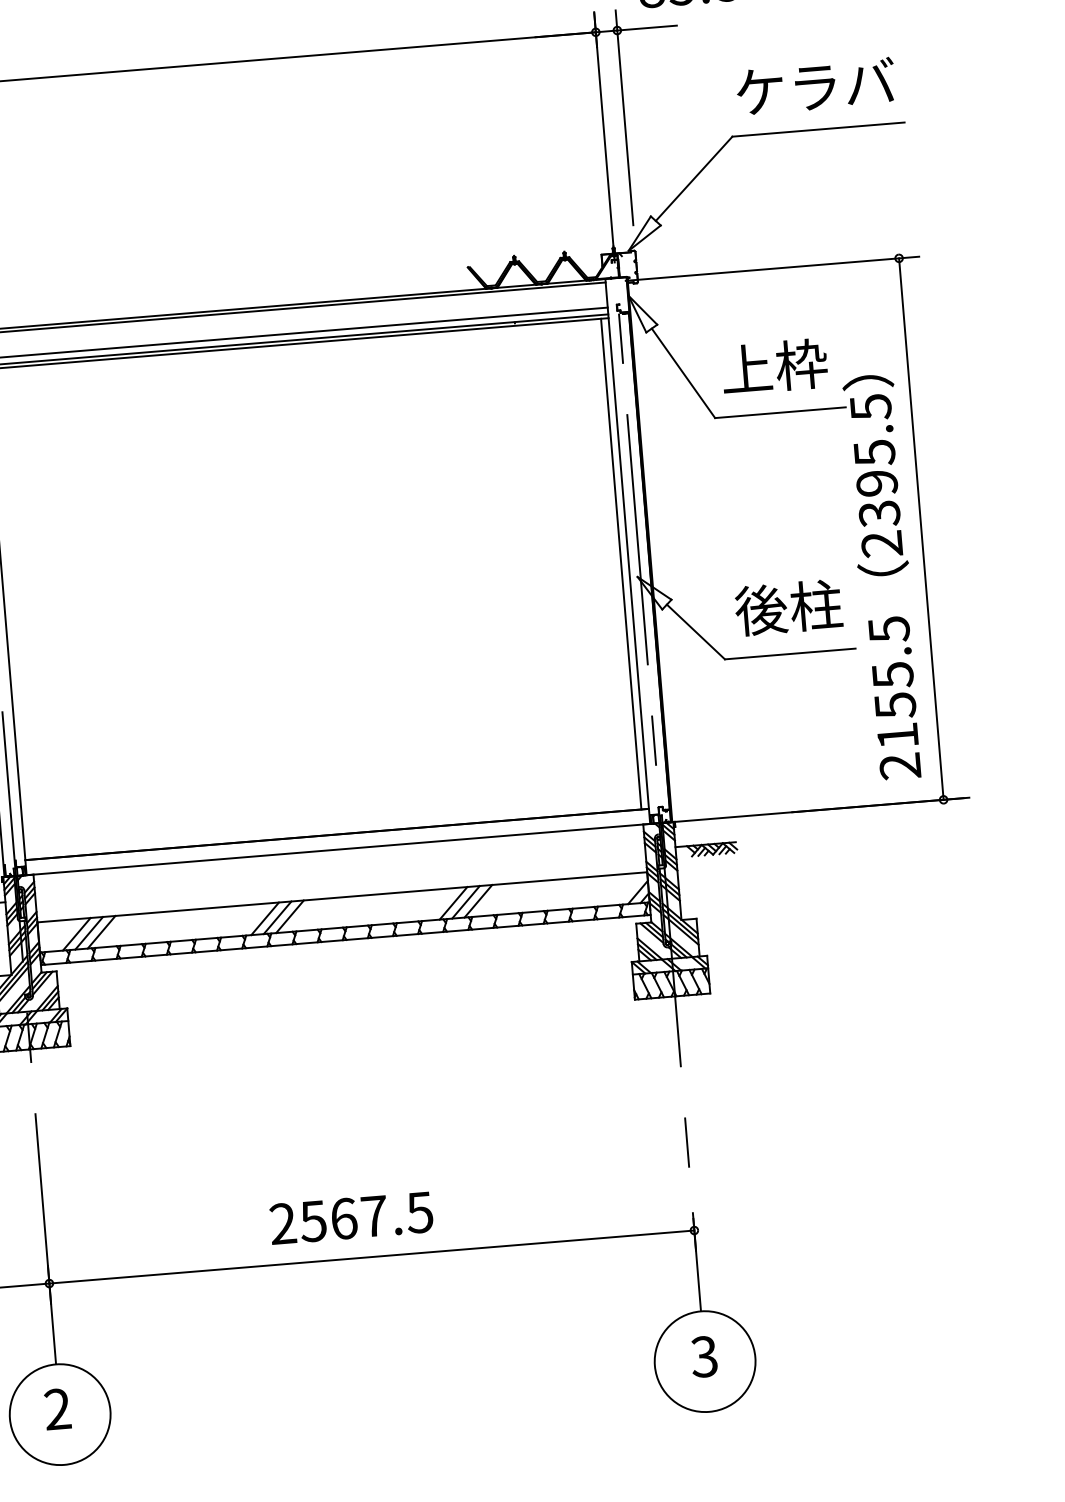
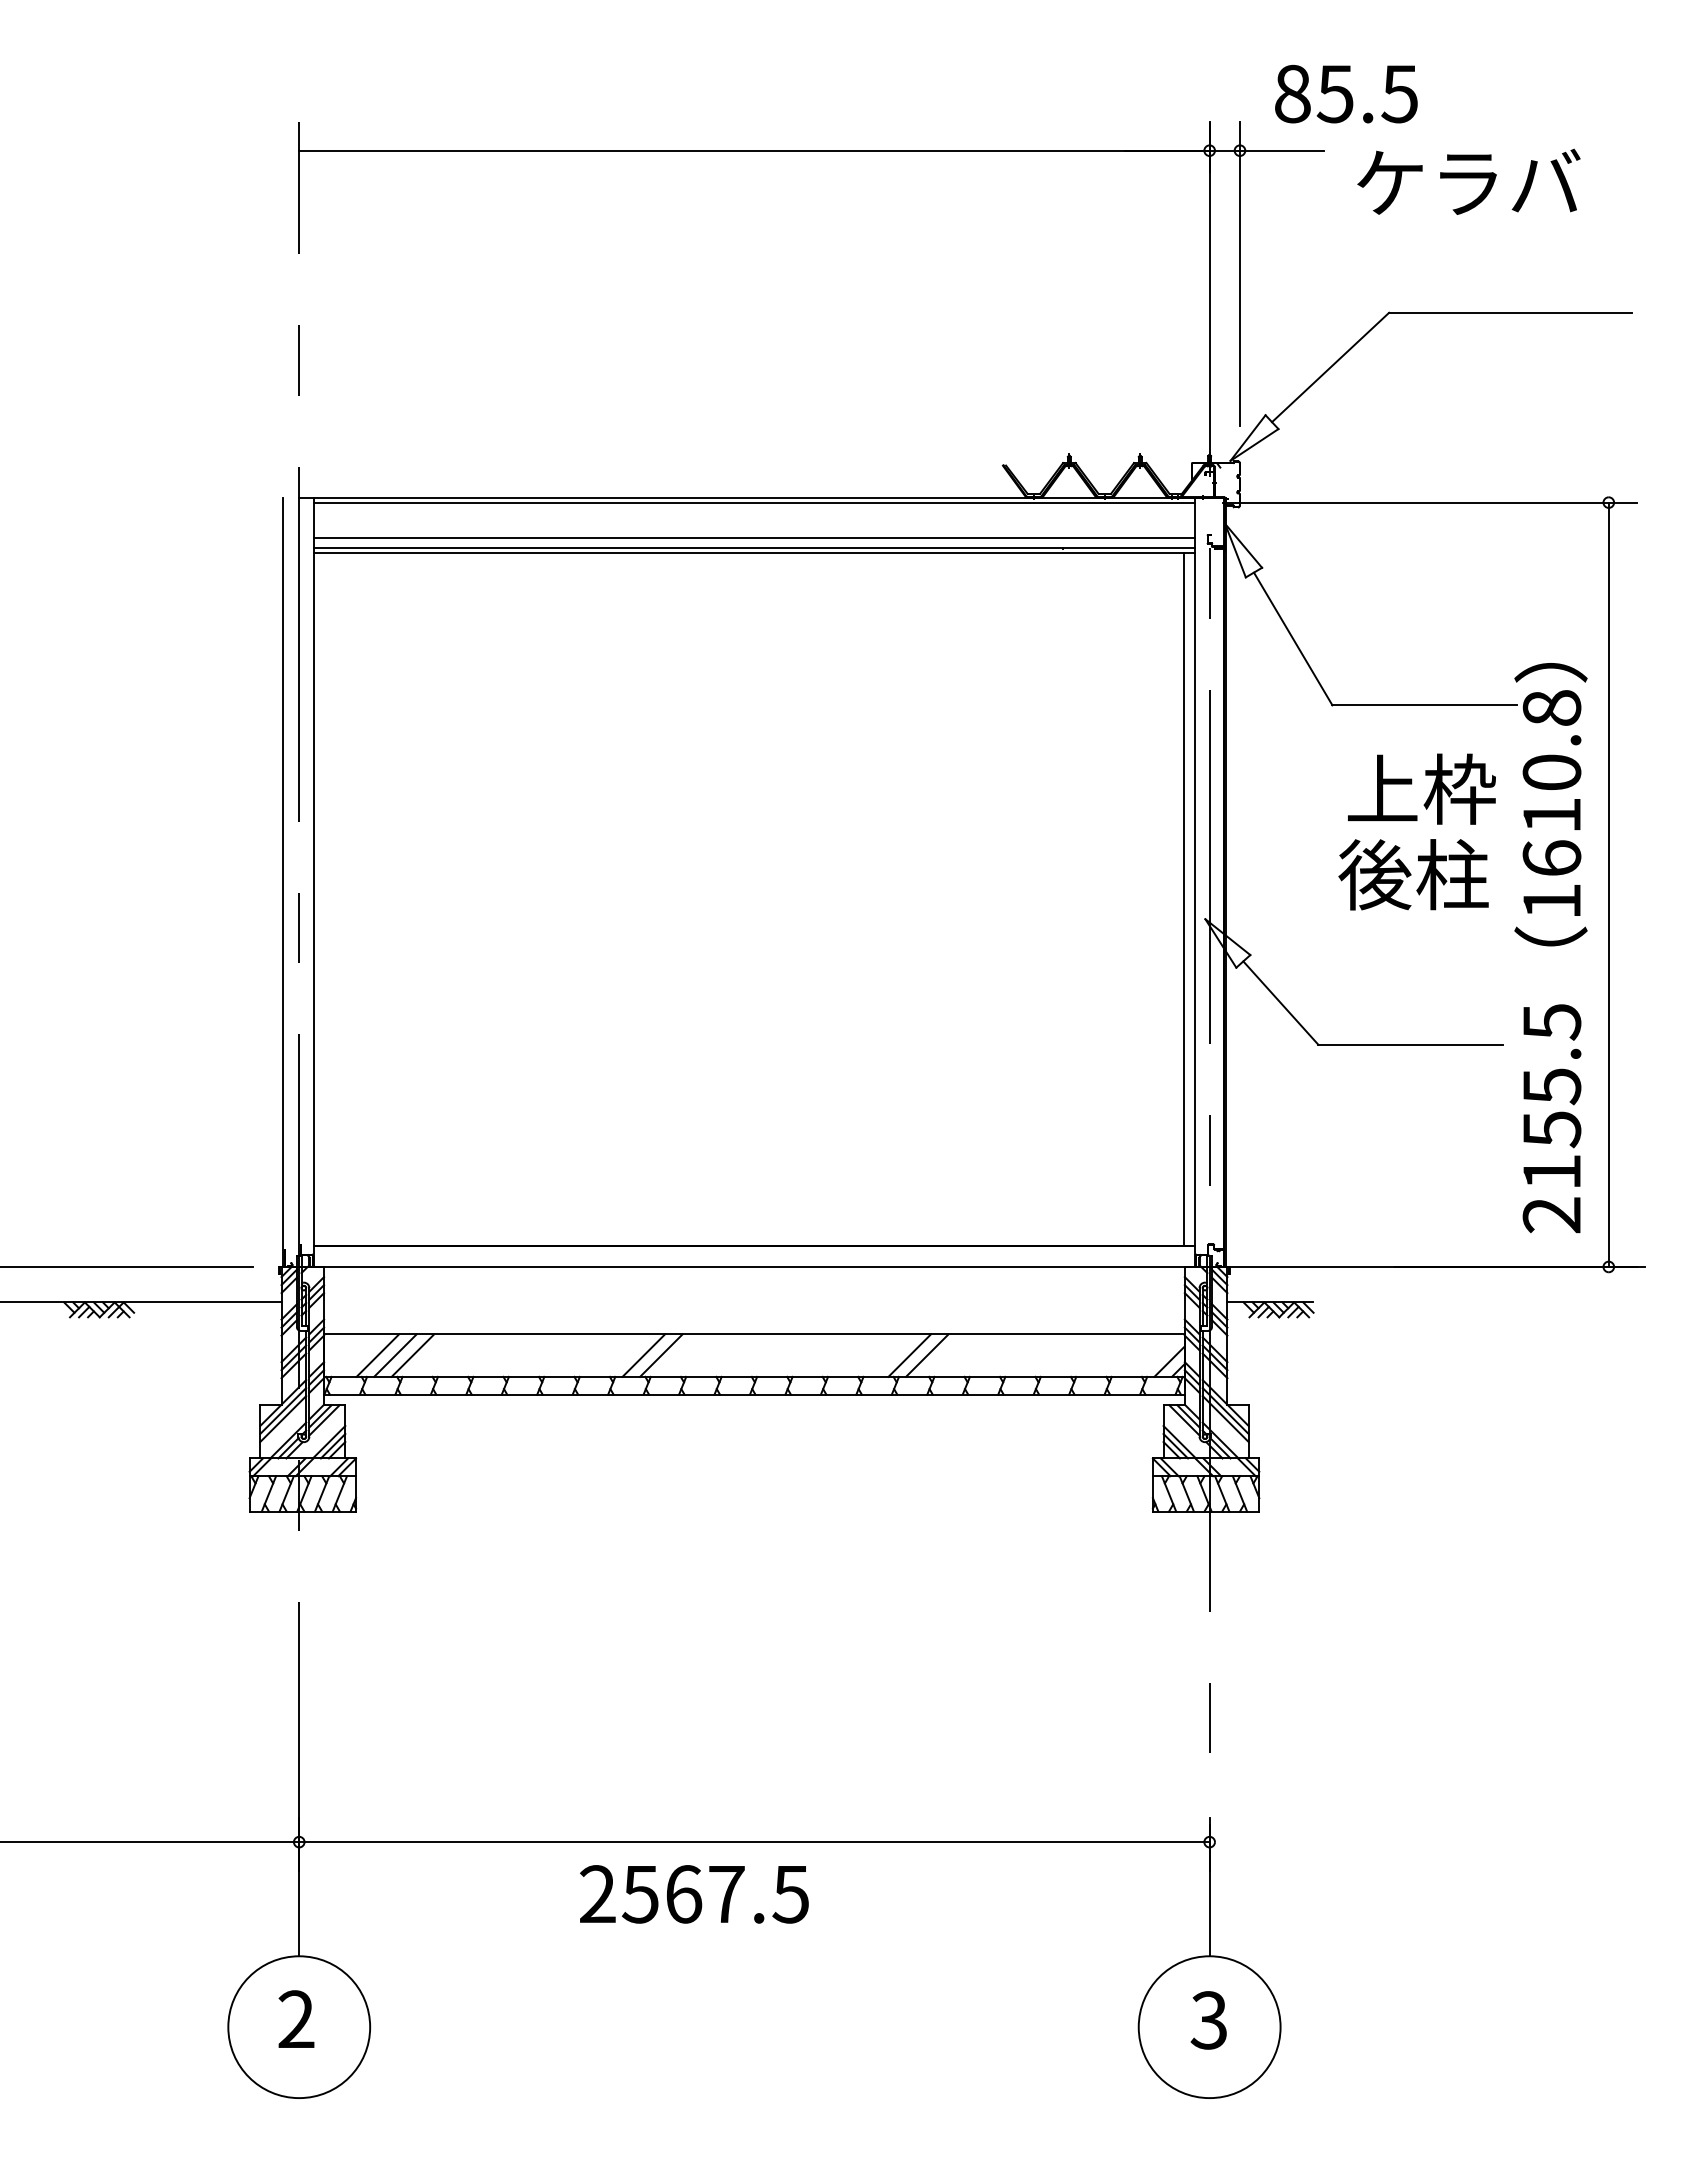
text: (815, 86) -> (1468, 181), moved
text: (774, 366) -> (1421, 788), moved
text: (876, 475) -> (1551, 804), 2395.5 -> 1610.8
text: (788, 607) -> (1413, 874), moved
line: (478, 901) -> (944, 1355), removed
line: (289, 916) -> (678, 1355), removed
text: (351, 1218) -> (694, 1894), moved

